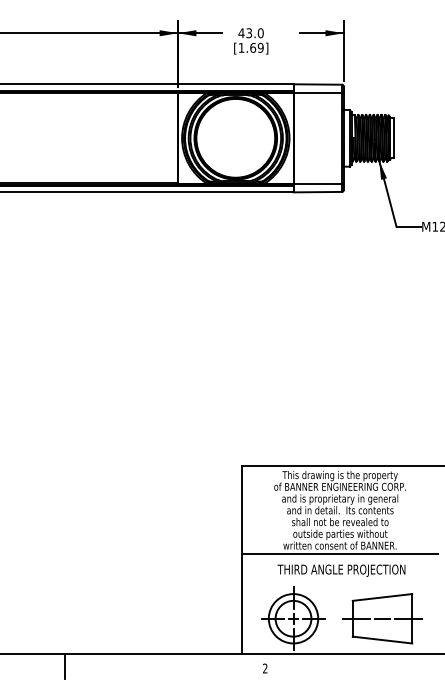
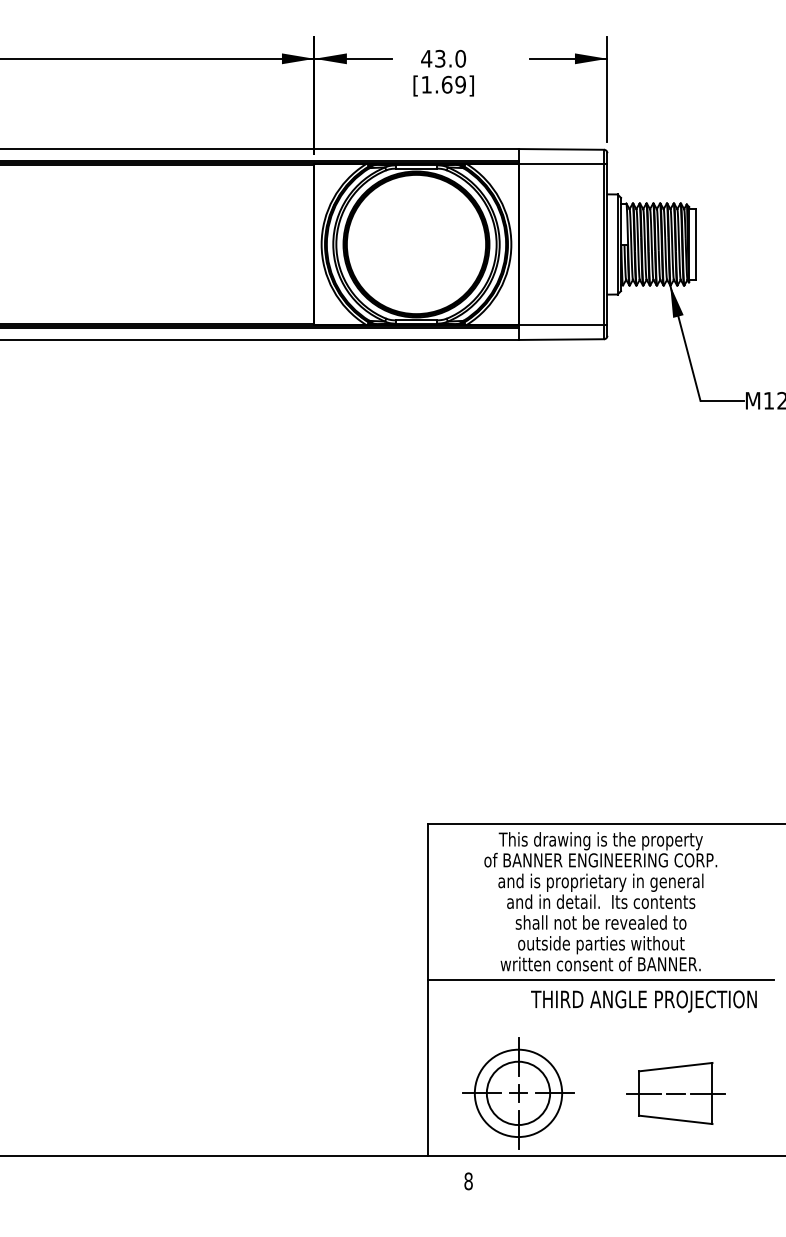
text: (341, 570) -> (643, 1001), moved
part: (382, 618) -> (675, 1092), size x0.7
line: (65, 666) -> (115, 1177), removed
text: (265, 668) -> (468, 1181), 2 -> 8

